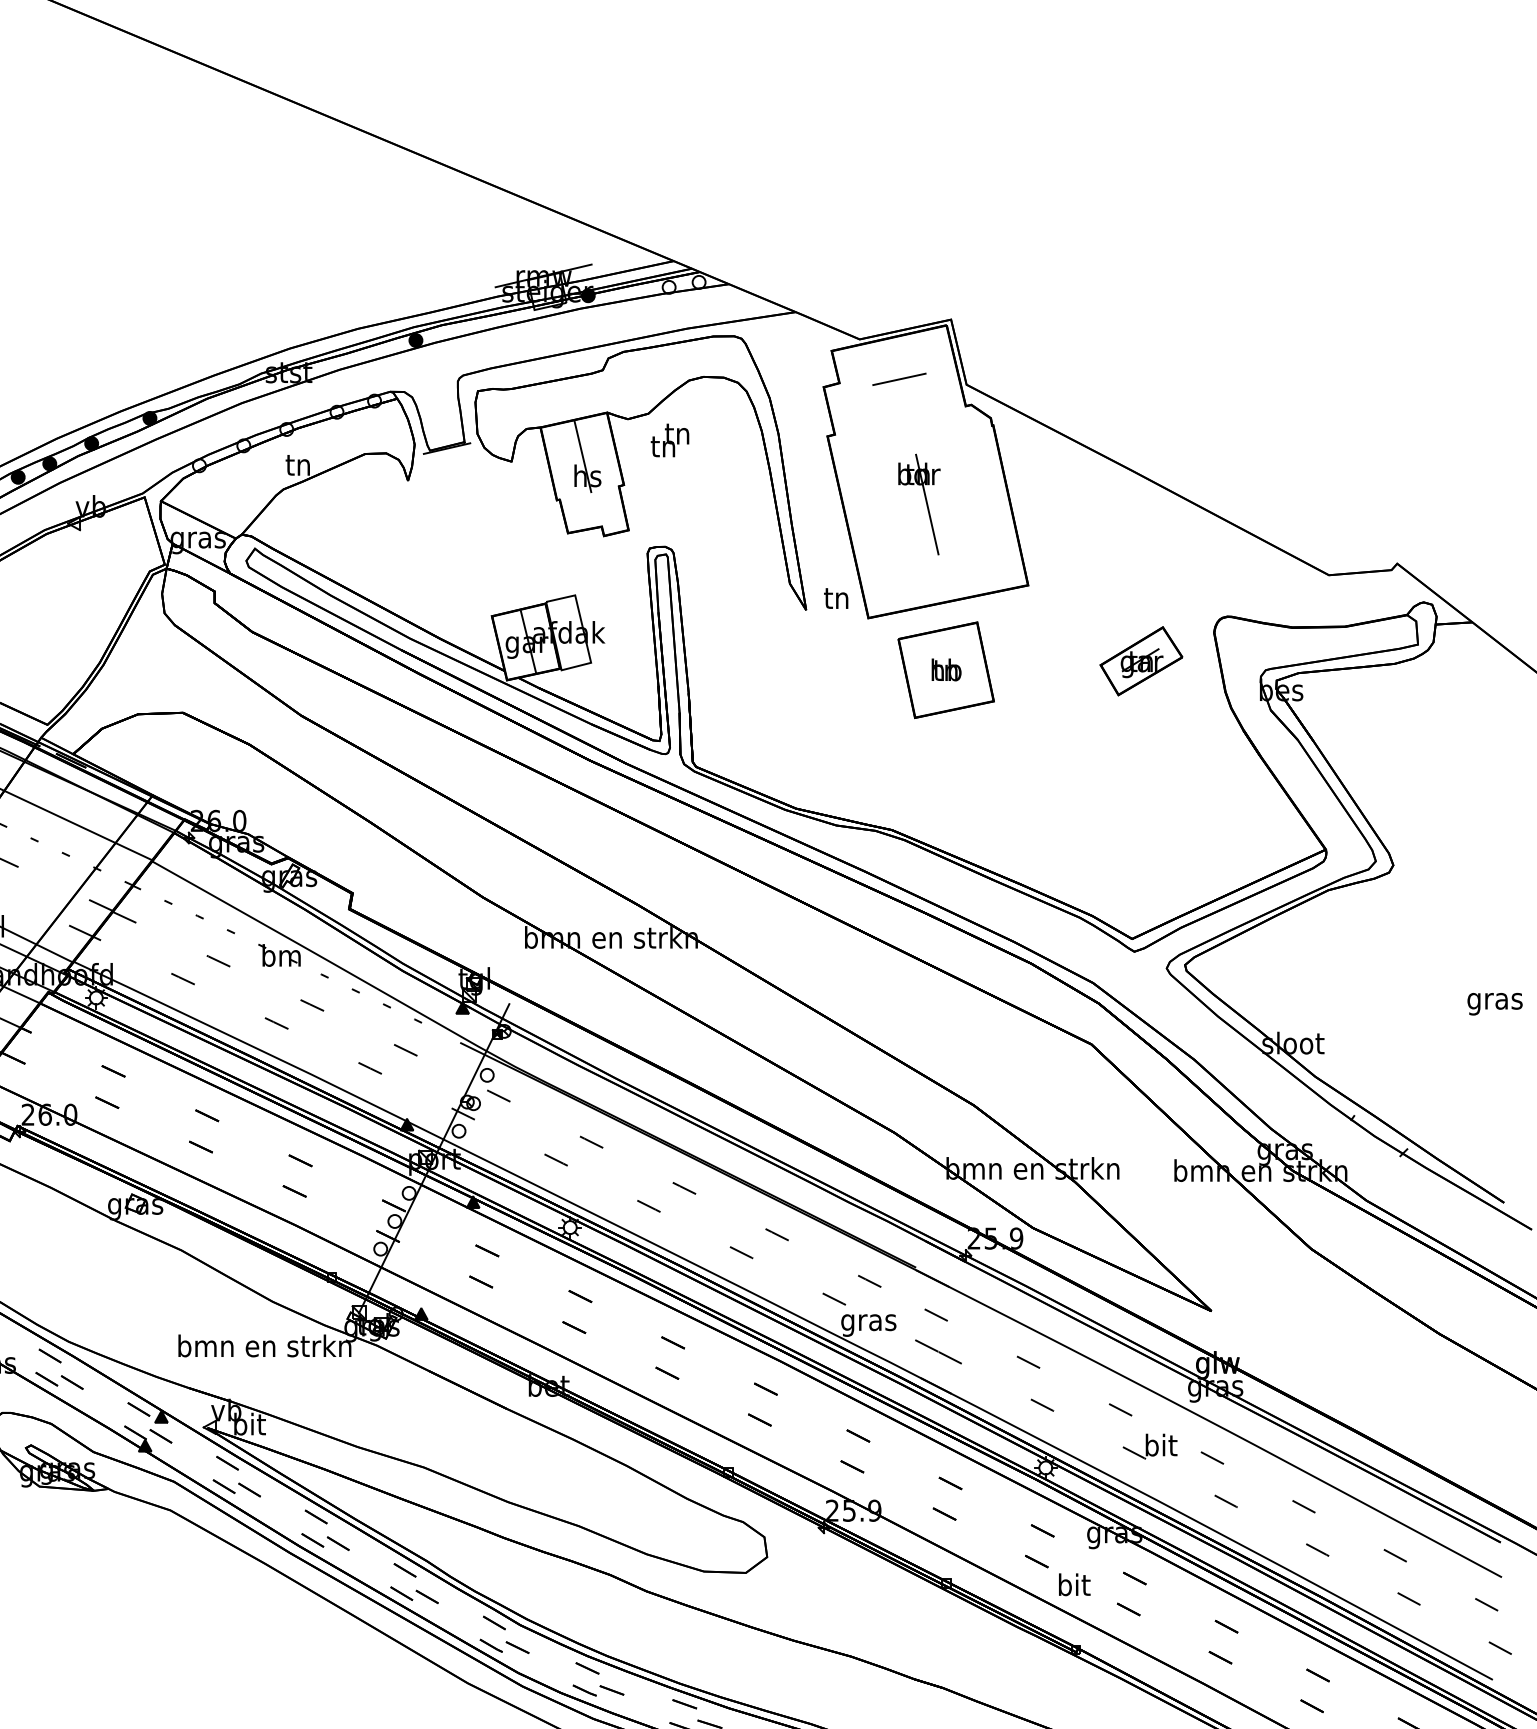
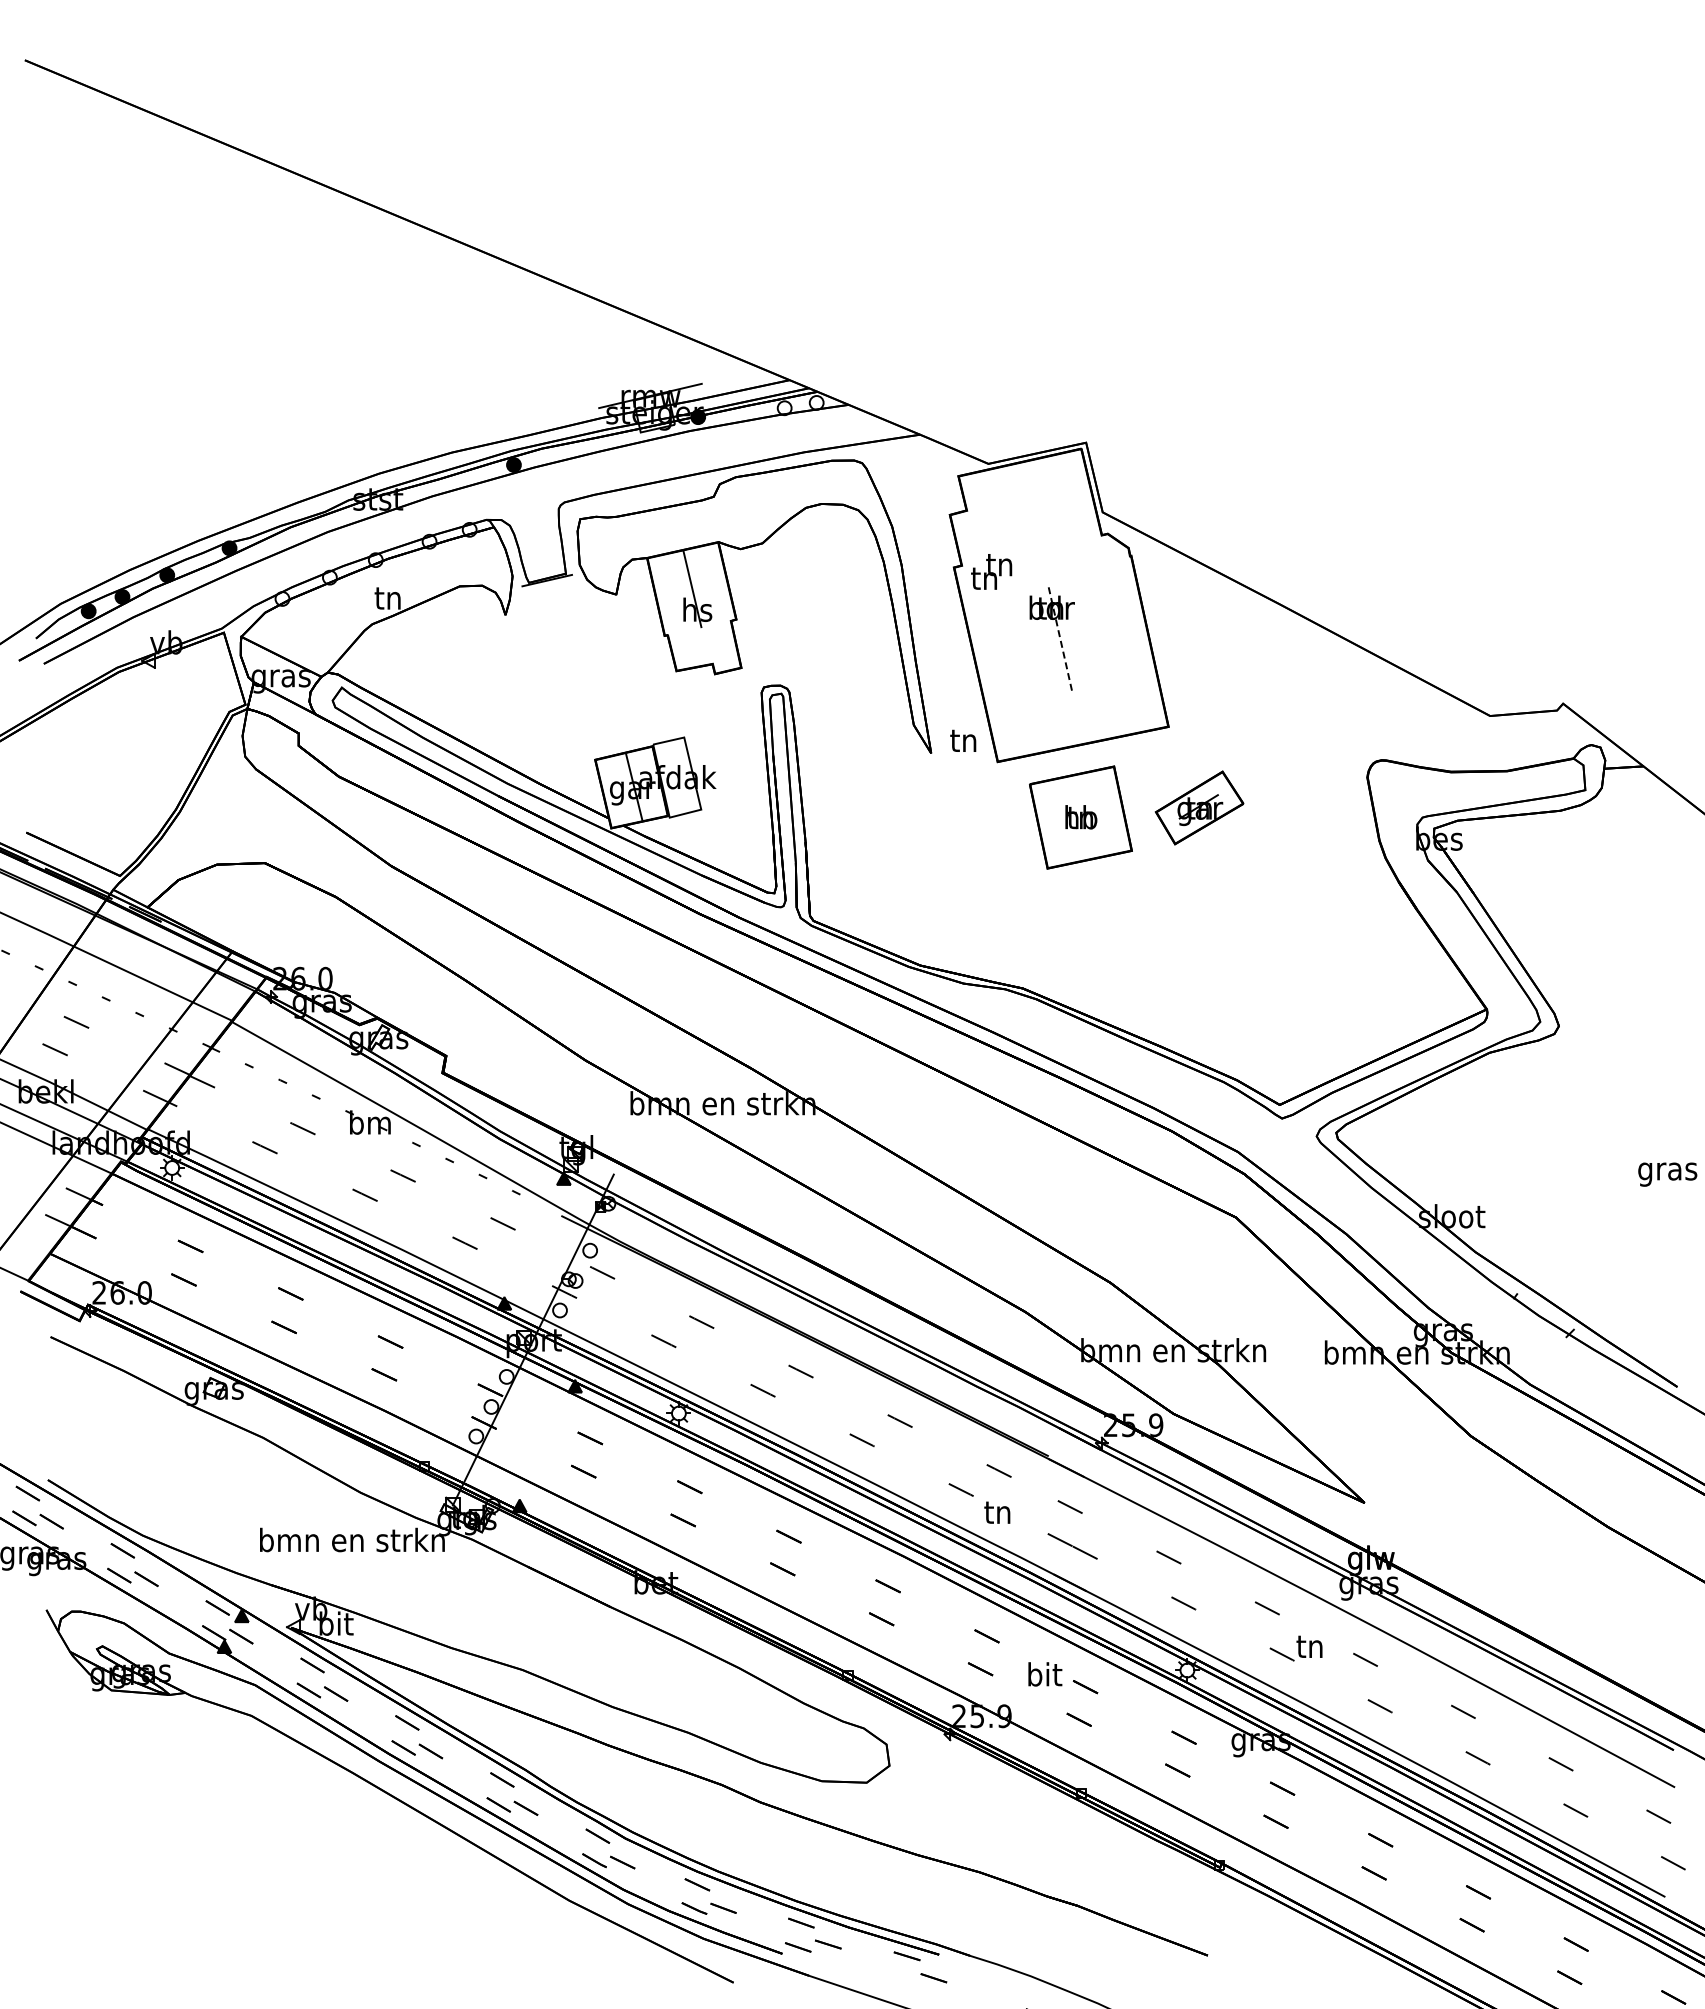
line: (899, 379) -> (1030, 506), removed
text: (669, 440) -> (991, 571), moved
line: (927, 504) -> (1060, 640), solid -> dashed
part: (1141, 660) -> (1199, 807), moved
text: (868, 1323) -> (997, 1515), gras -> tn
text: (1161, 1444) -> (1311, 1645), bit -> tn
text: (1074, 1584) -> (1045, 1674), moved

